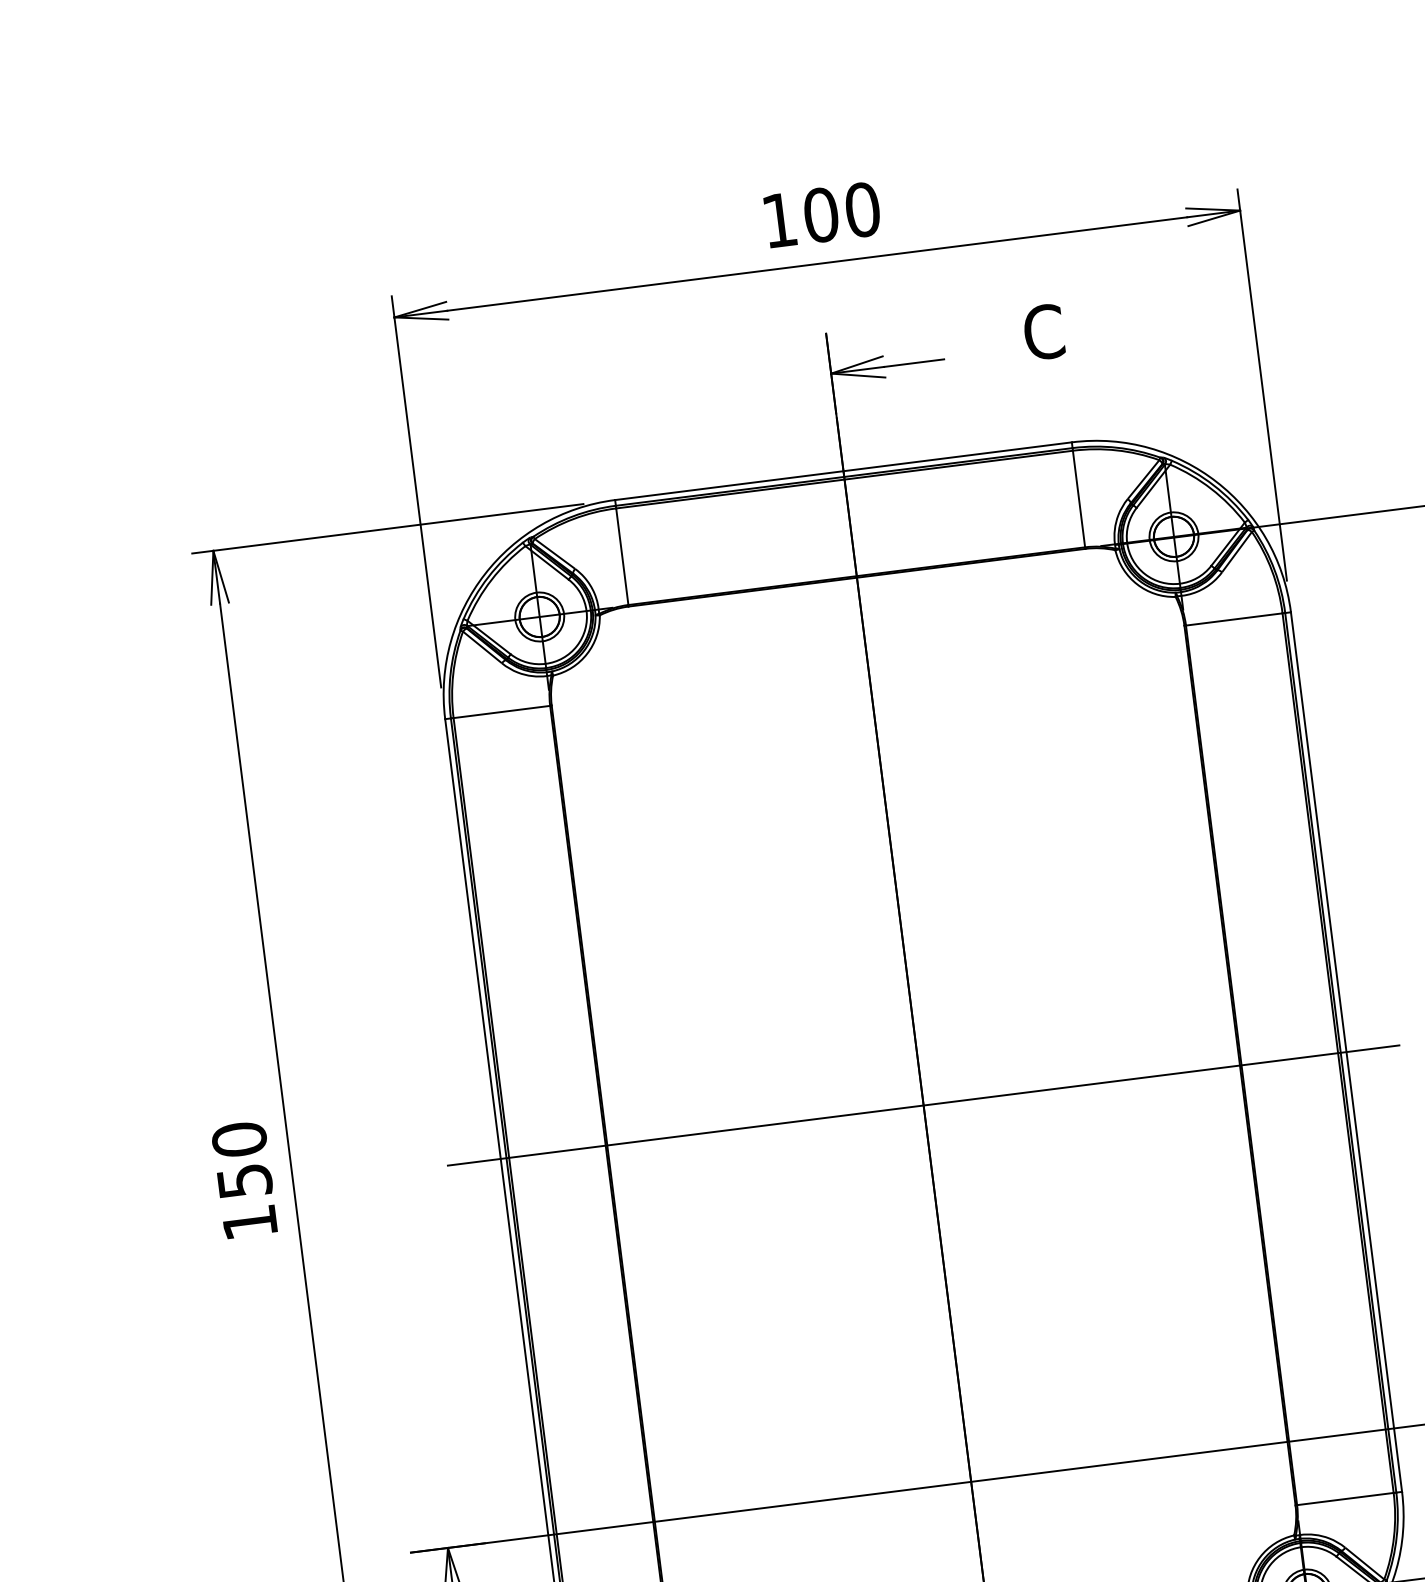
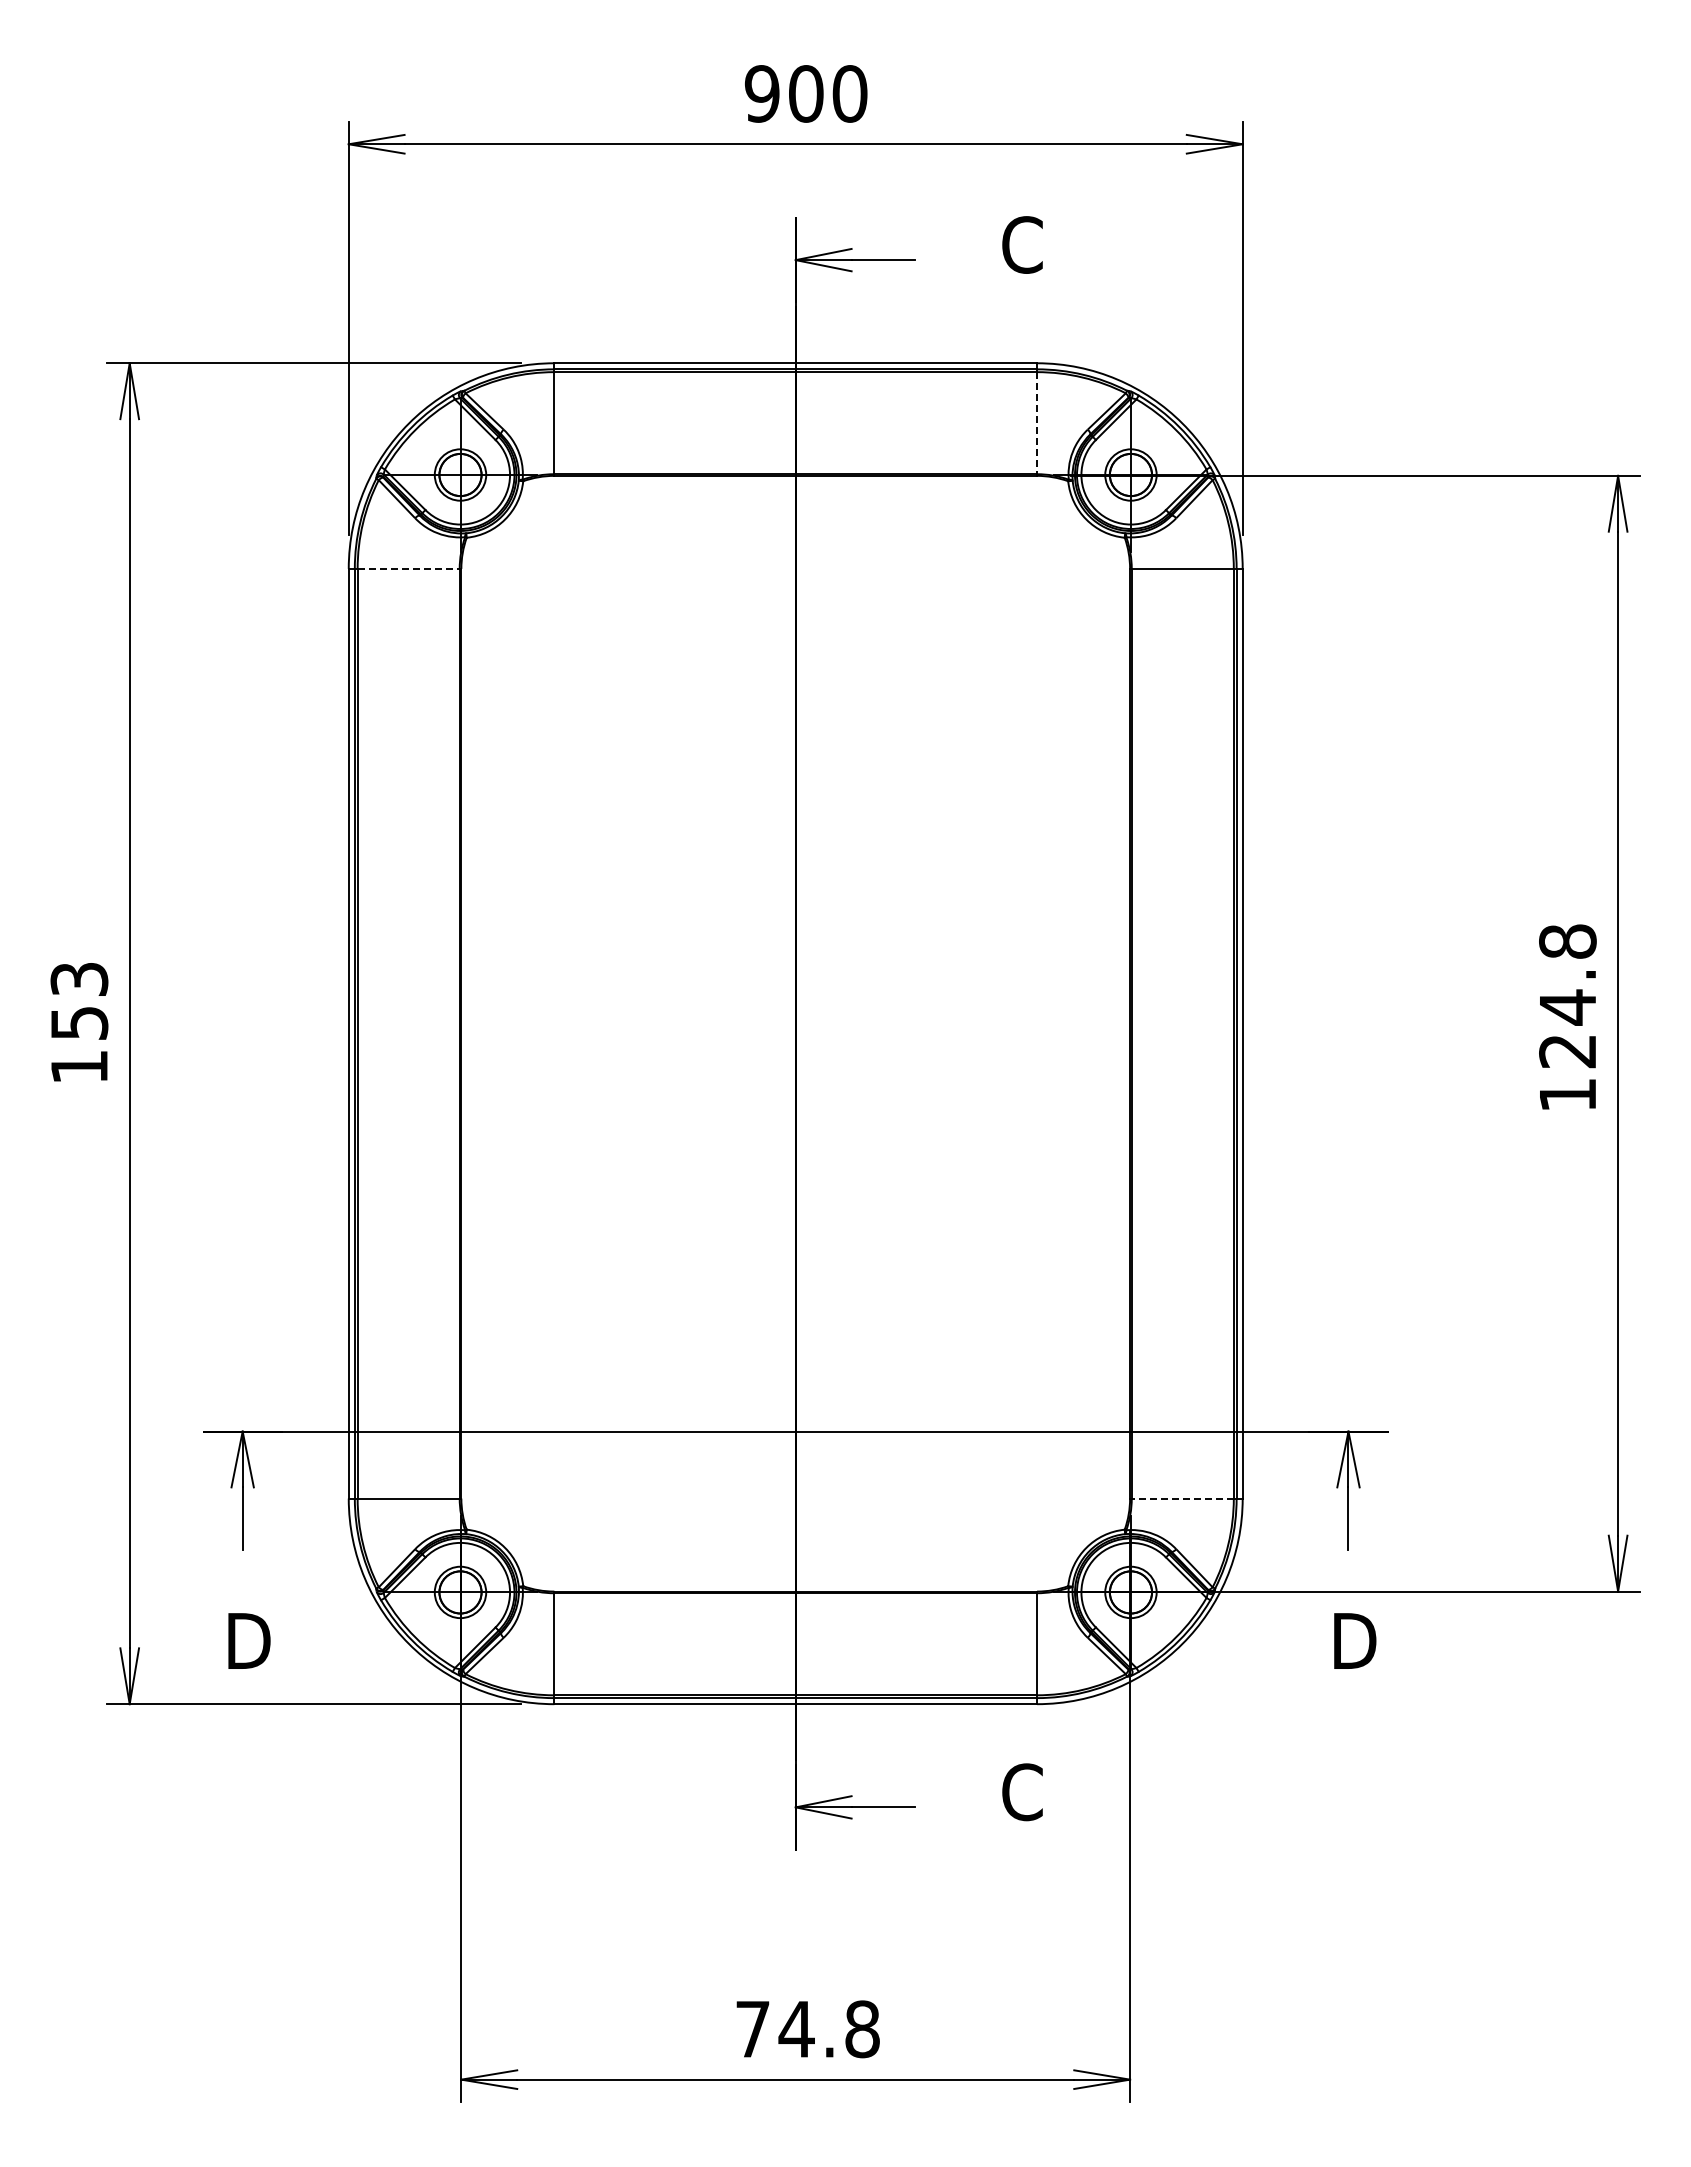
text: (778, 220) -> (761, 93), 100 -> 900
line: (1079, 499) -> (1037, 423), solid -> dashed
line: (502, 711) -> (409, 568), solid -> dashed
line: (923, 1105) -> (795, 1033), removed
text: (239, 1139) -> (79, 979), 150 -> 153
line: (1345, 1499) -> (1182, 1498), solid -> dashed

